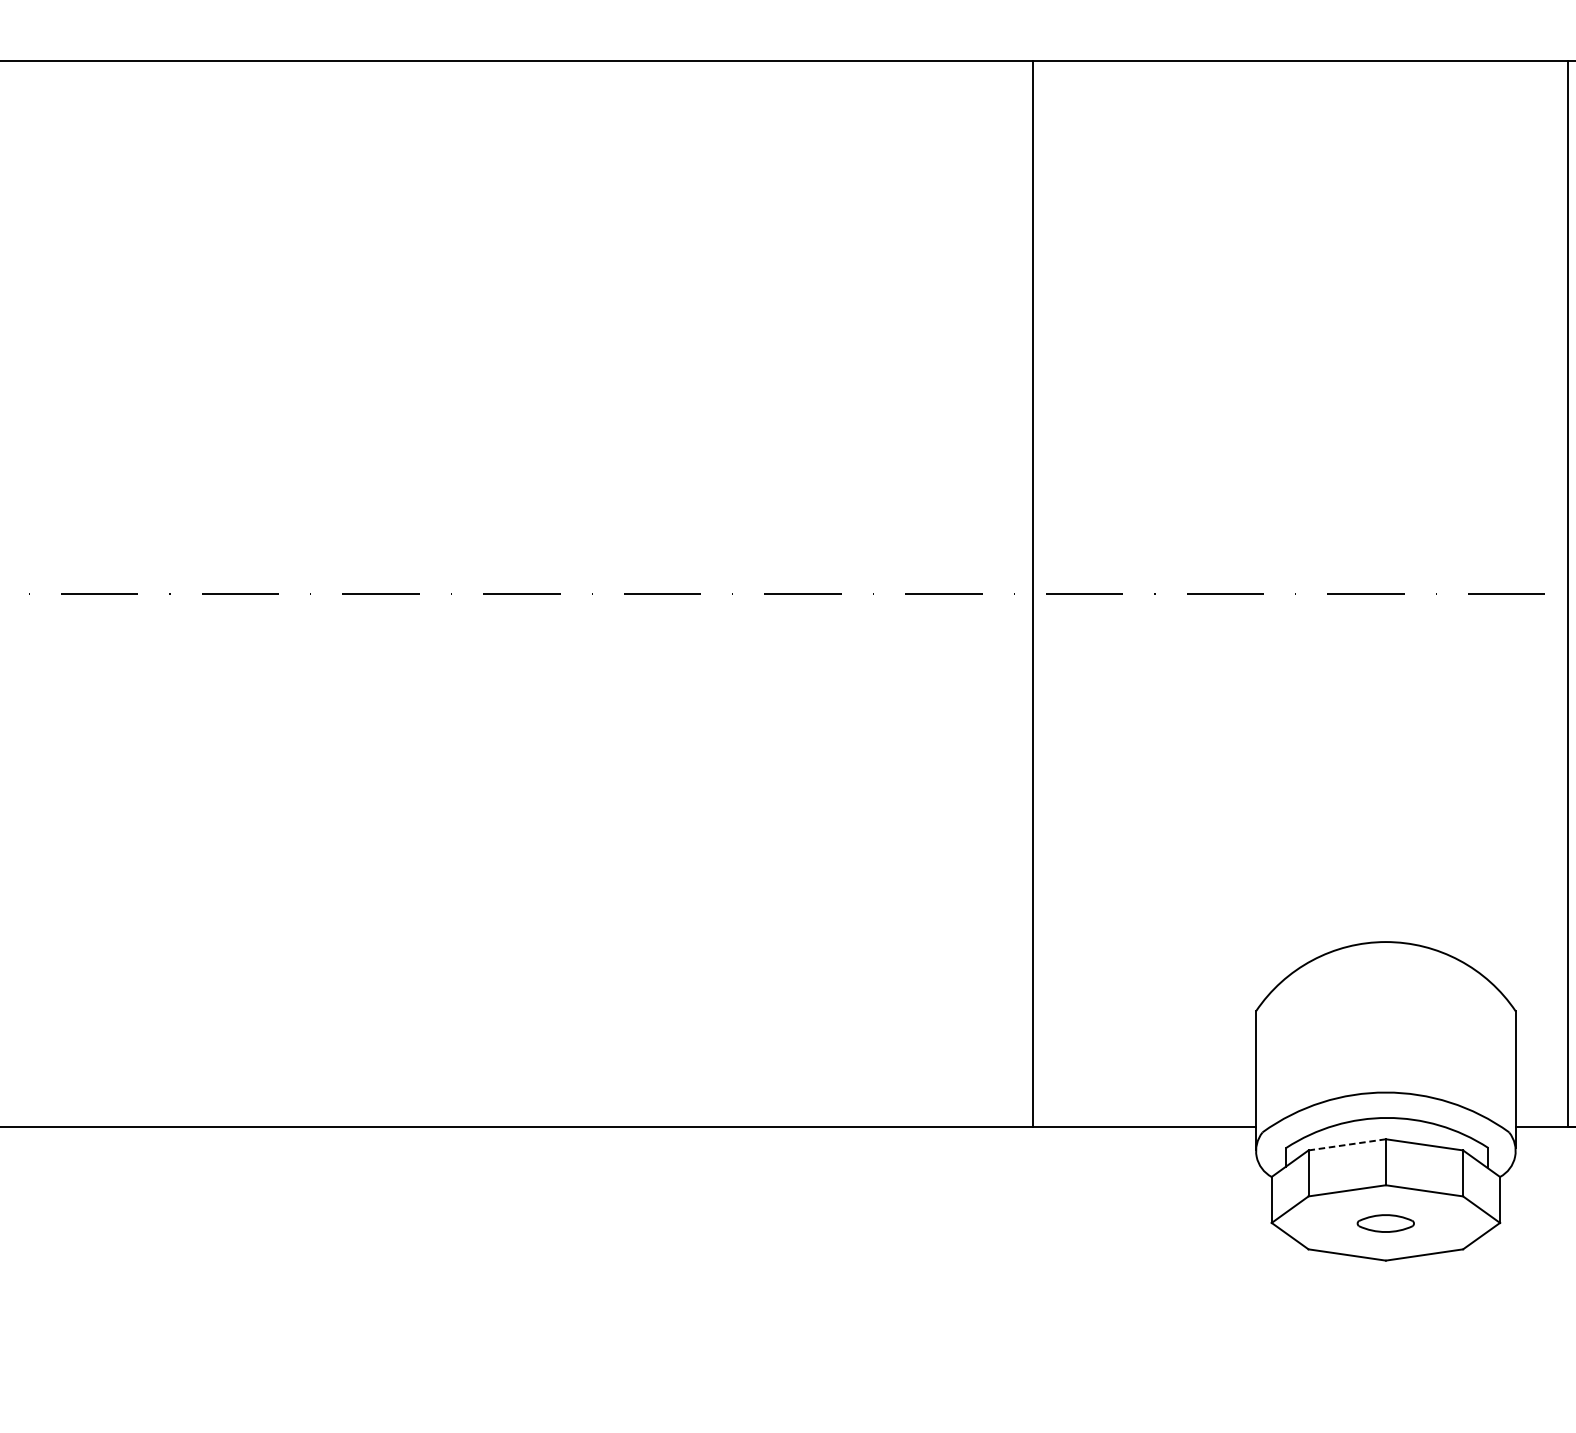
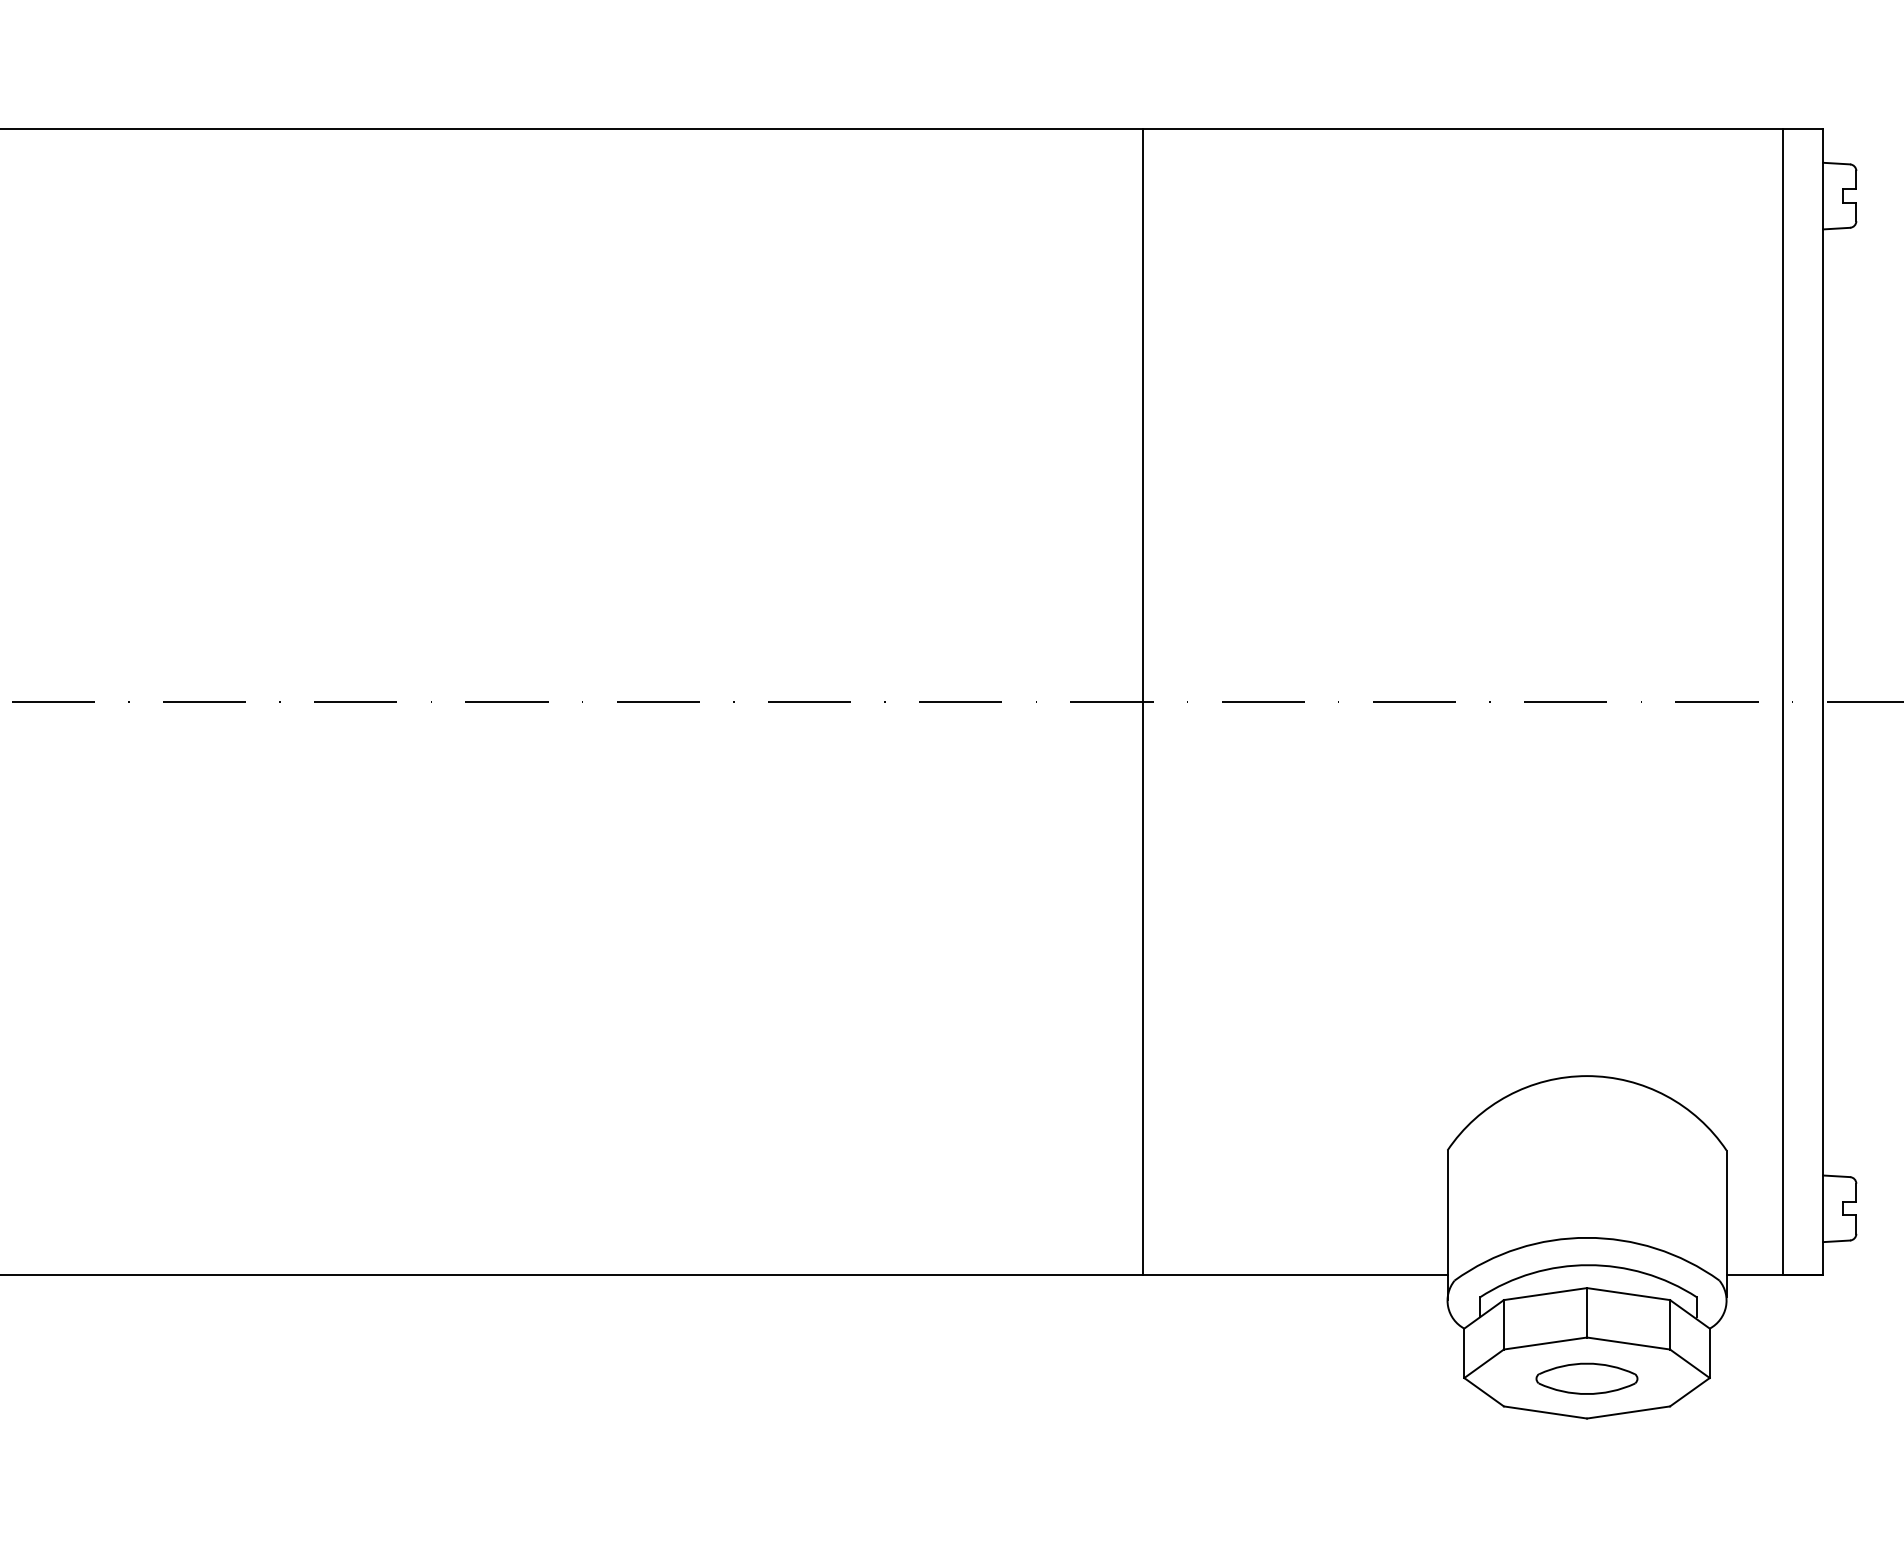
line: (1032, 594) -> (1143, 702), moved
line: (1346, 1145) -> (1544, 1294), dashed -> solid
part: (1385, 1223) -> (1586, 1378), size x1.67

